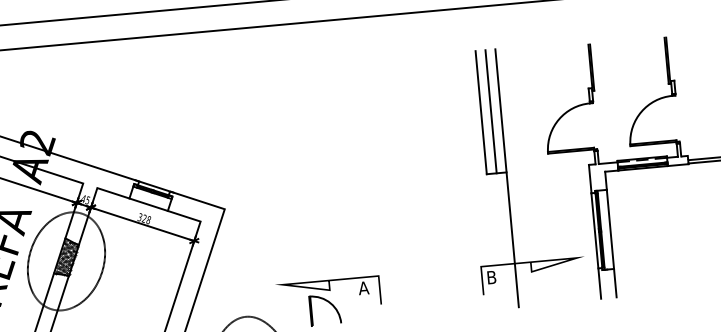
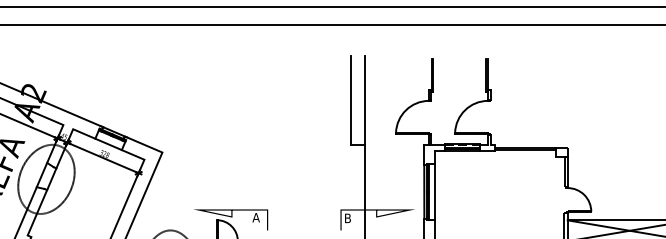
line: (491, 111) -> (358, 100), removed
hatch: (66, 255) -> (46, 175), removed

